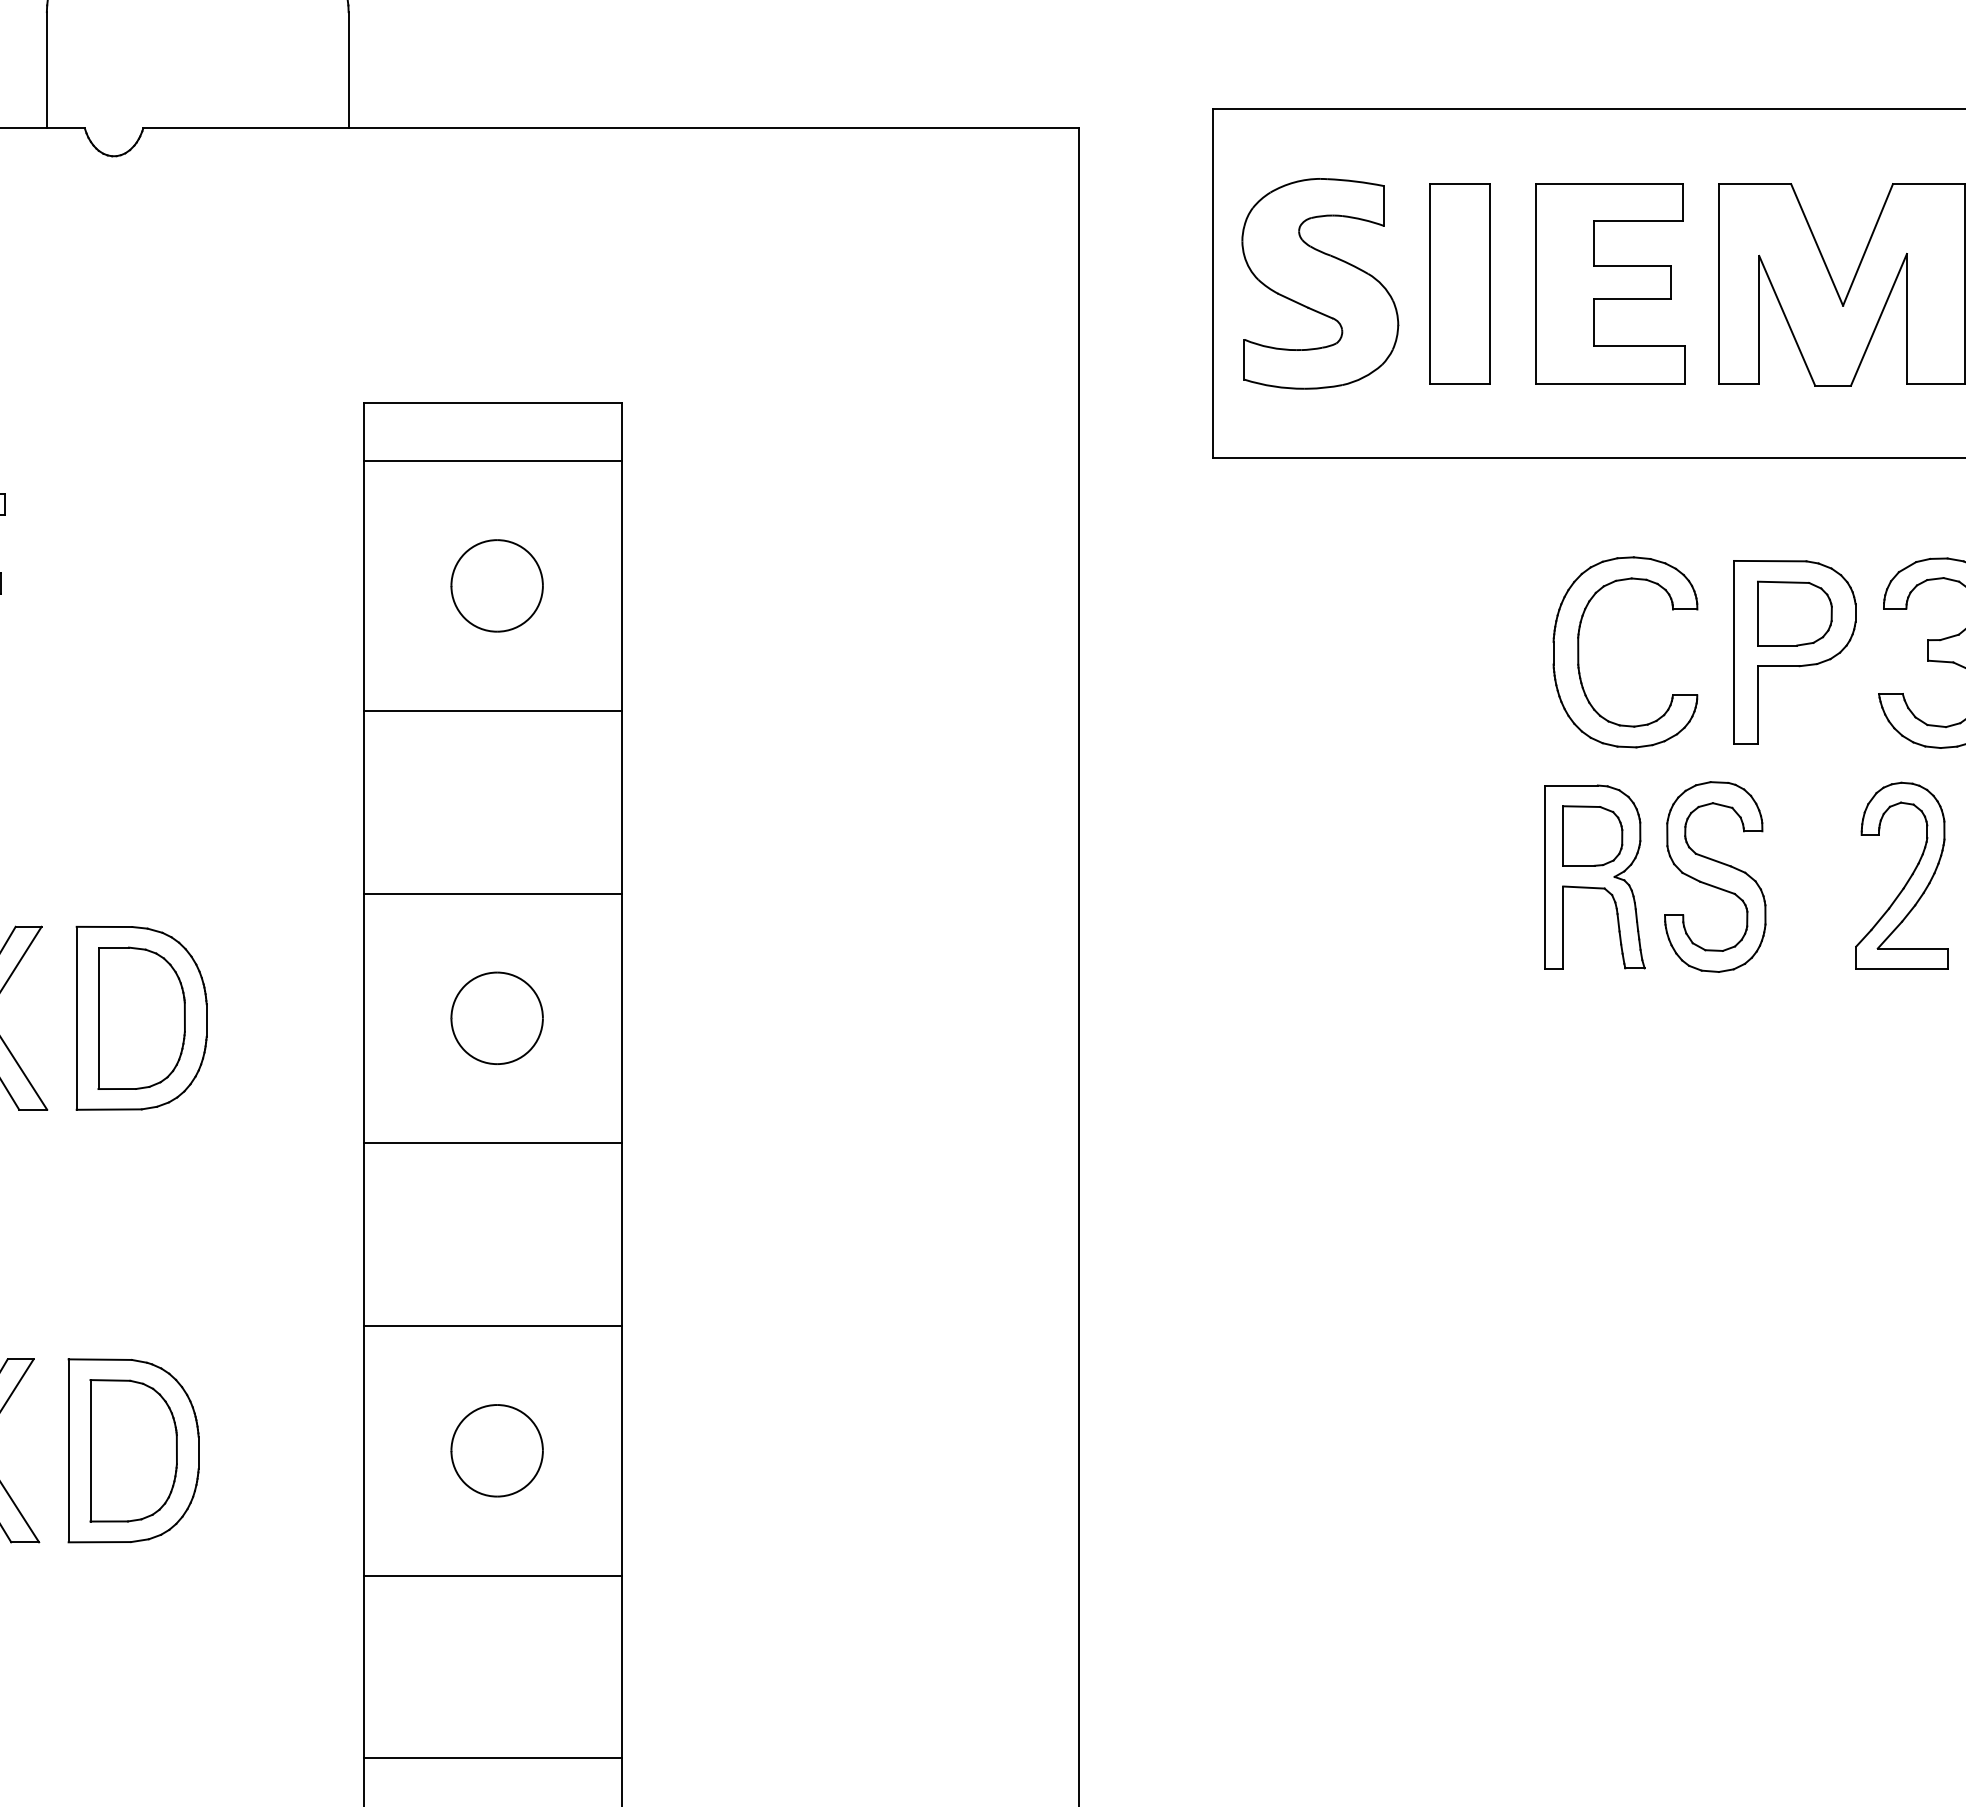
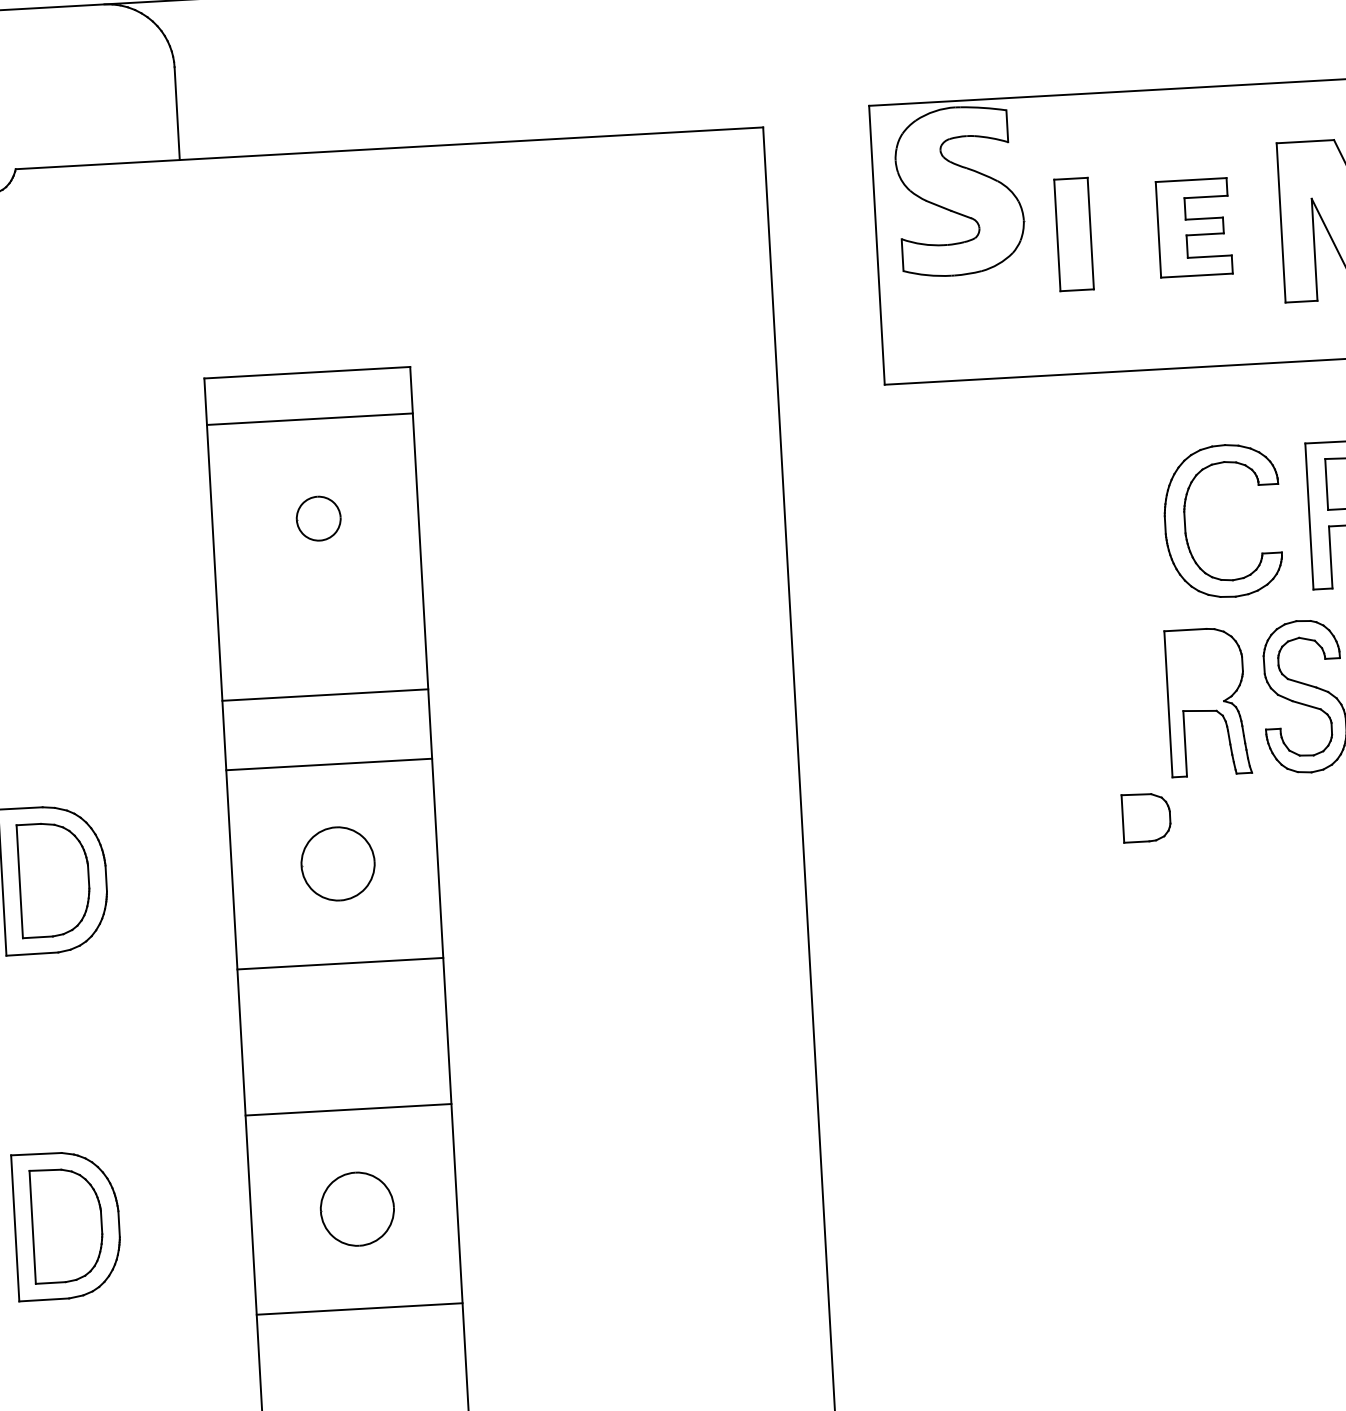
part: (1320, 283) -> (959, 190), moved
part: (1459, 283) -> (1073, 234), size x0.7
part: (1610, 283) -> (1194, 227), size x0.6
part: (496, 585) -> (318, 518), size x0.6
line: (492, 710) -> (324, 694), moved
part: (1592, 835) -> (1146, 817), moved

